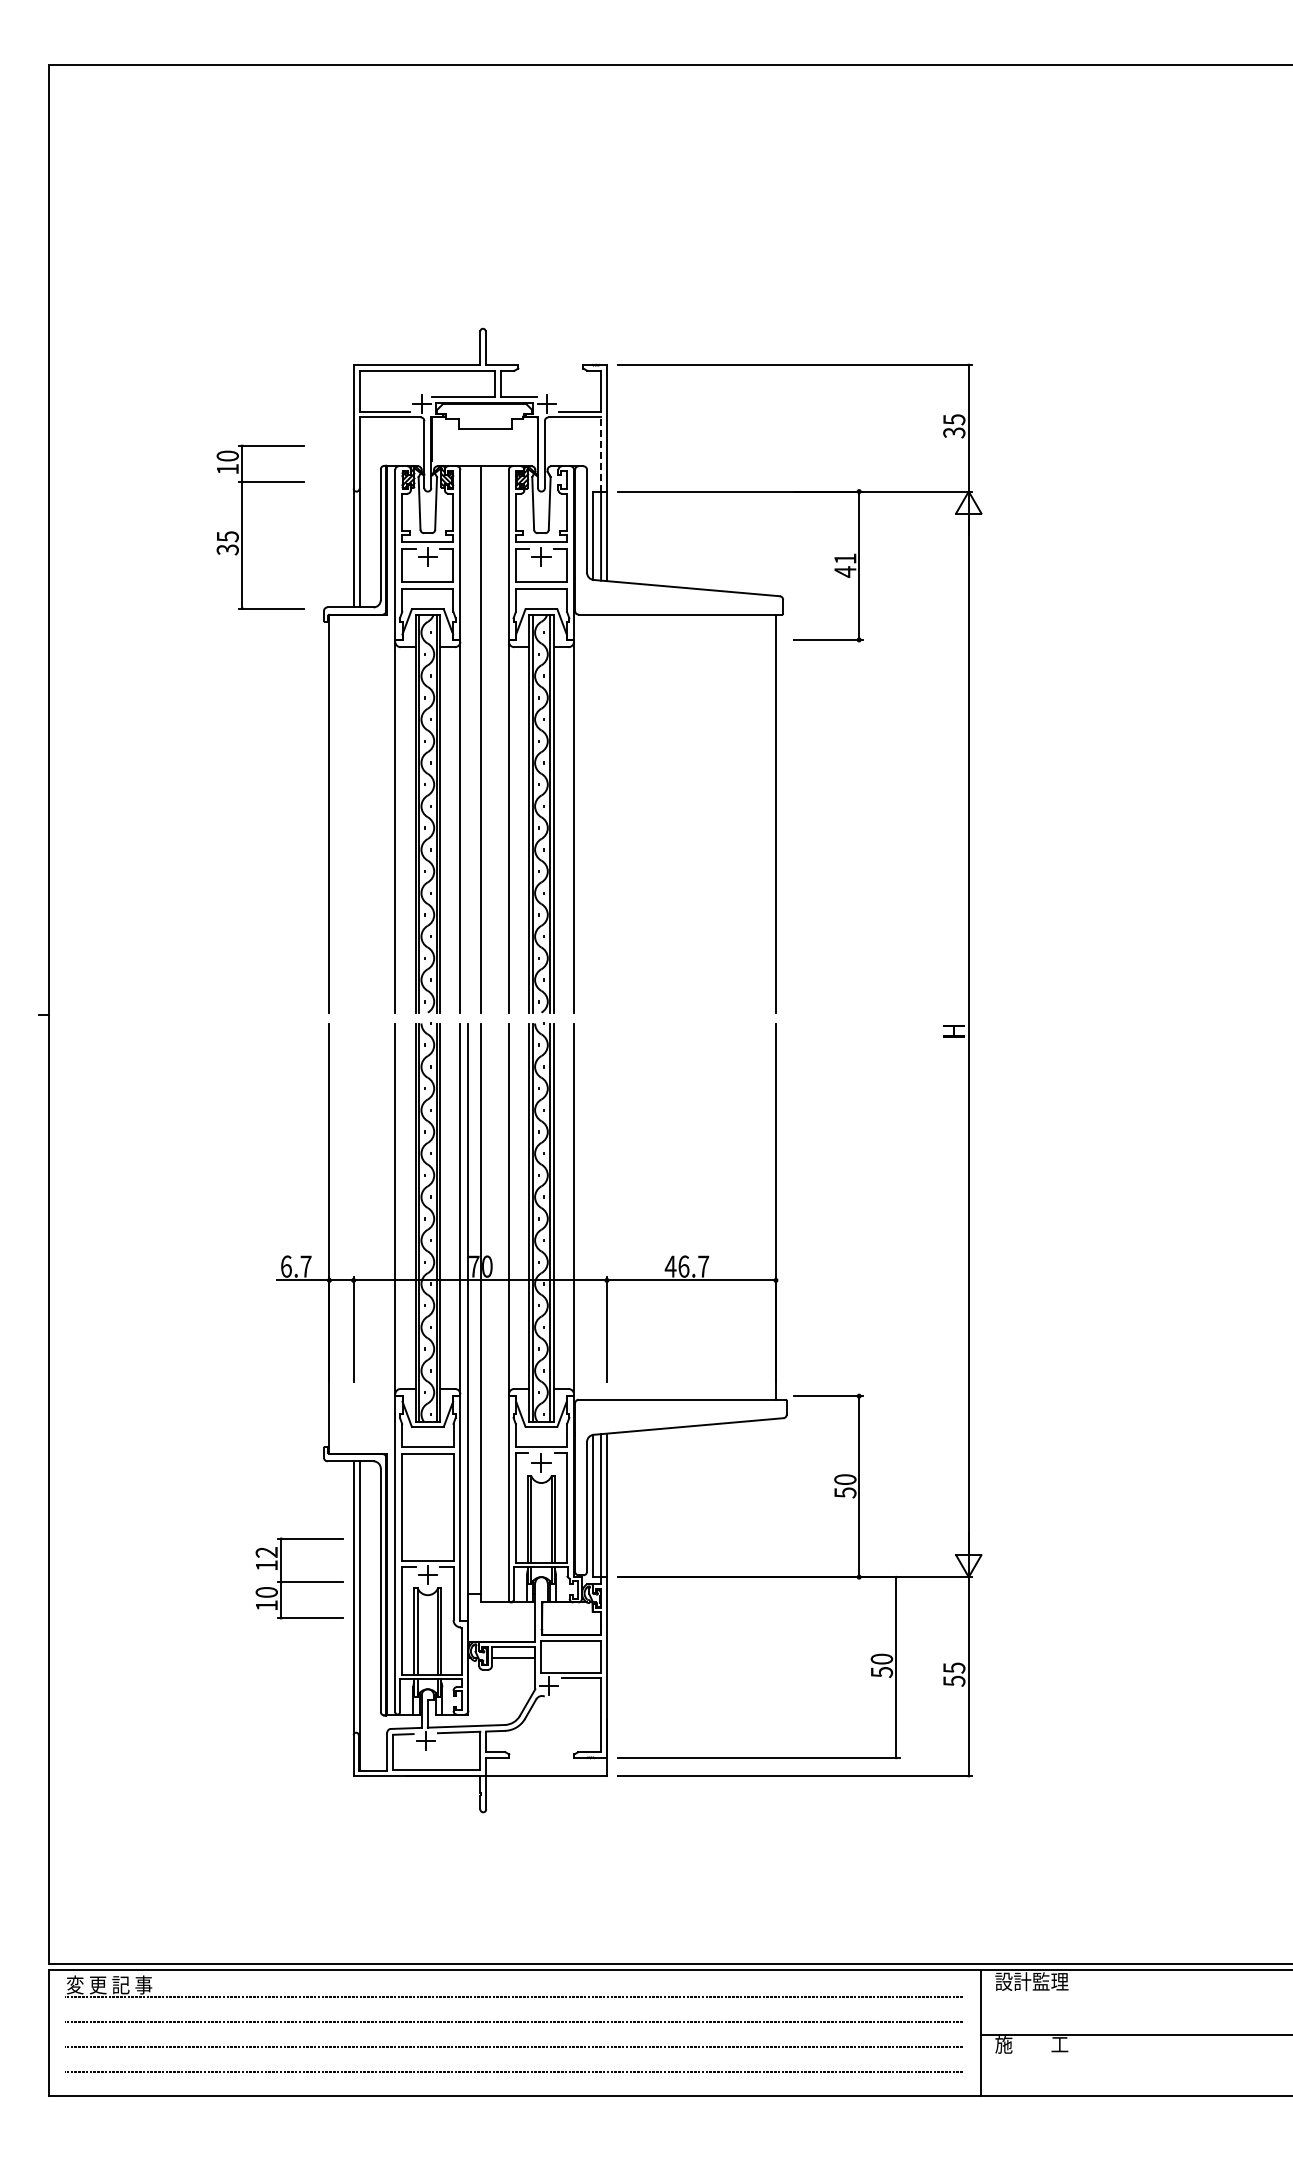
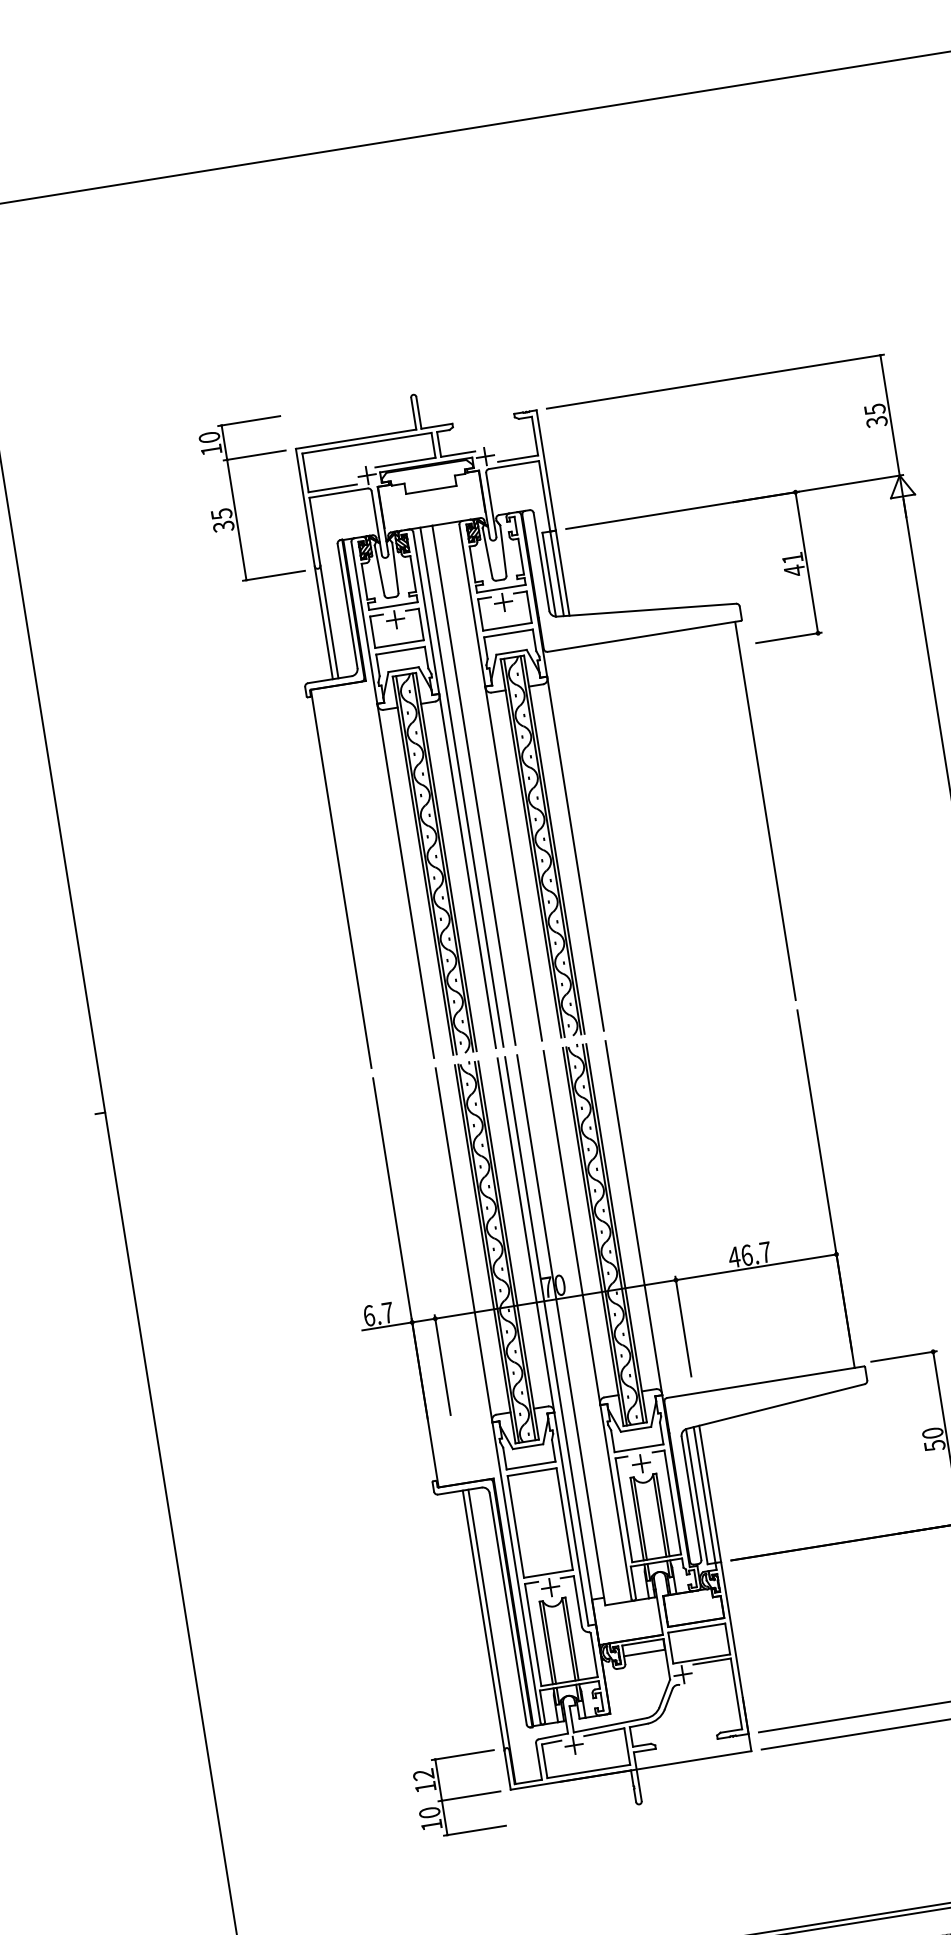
line: (601, 454) -> (545, 496), dashed -> solid
part: (242, 526) -> (234, 502), moved
line: (468, 739) -> (462, 787), added
part: (299, 1578) -> (458, 1794), moved

